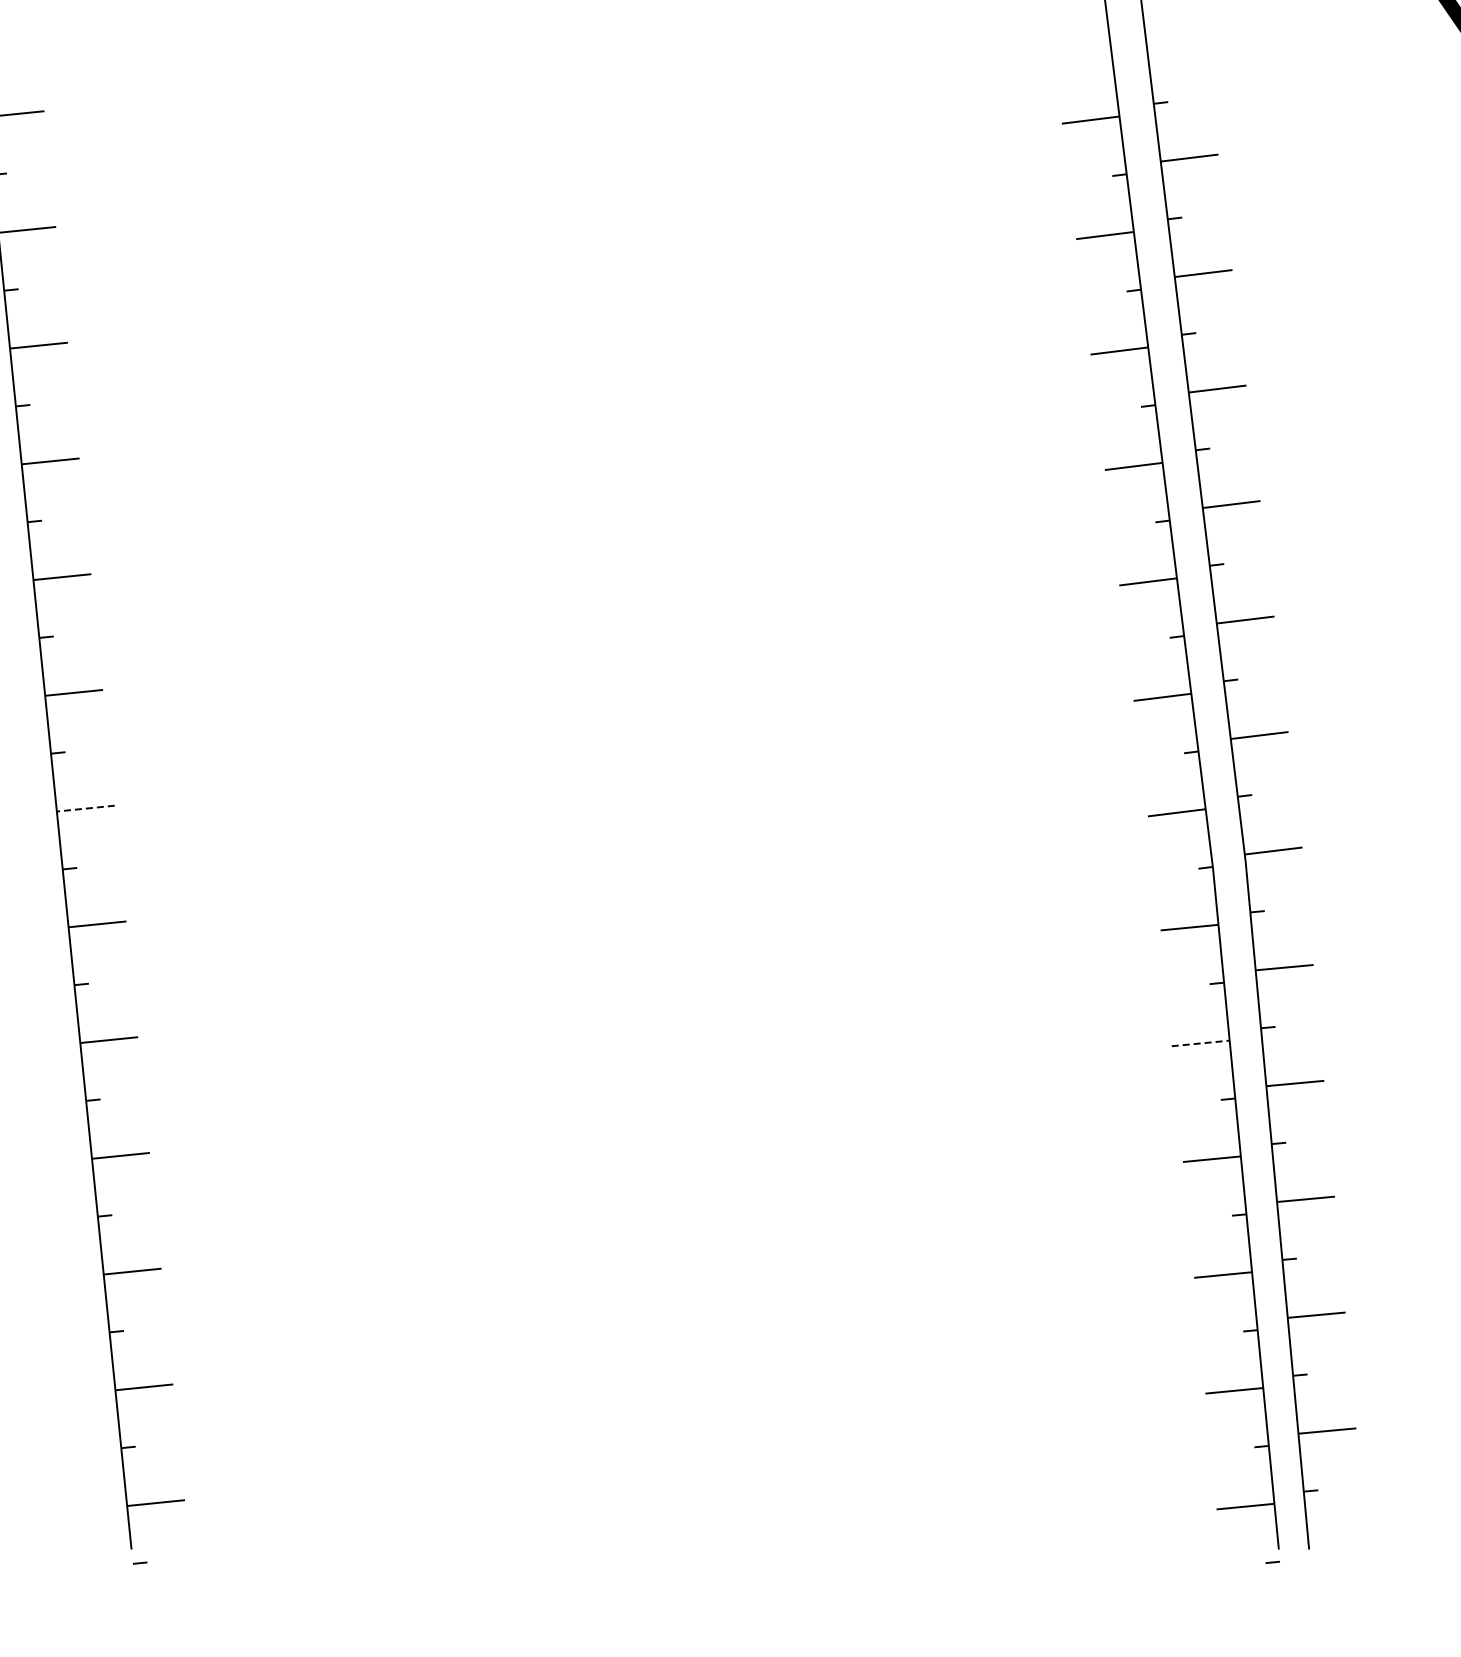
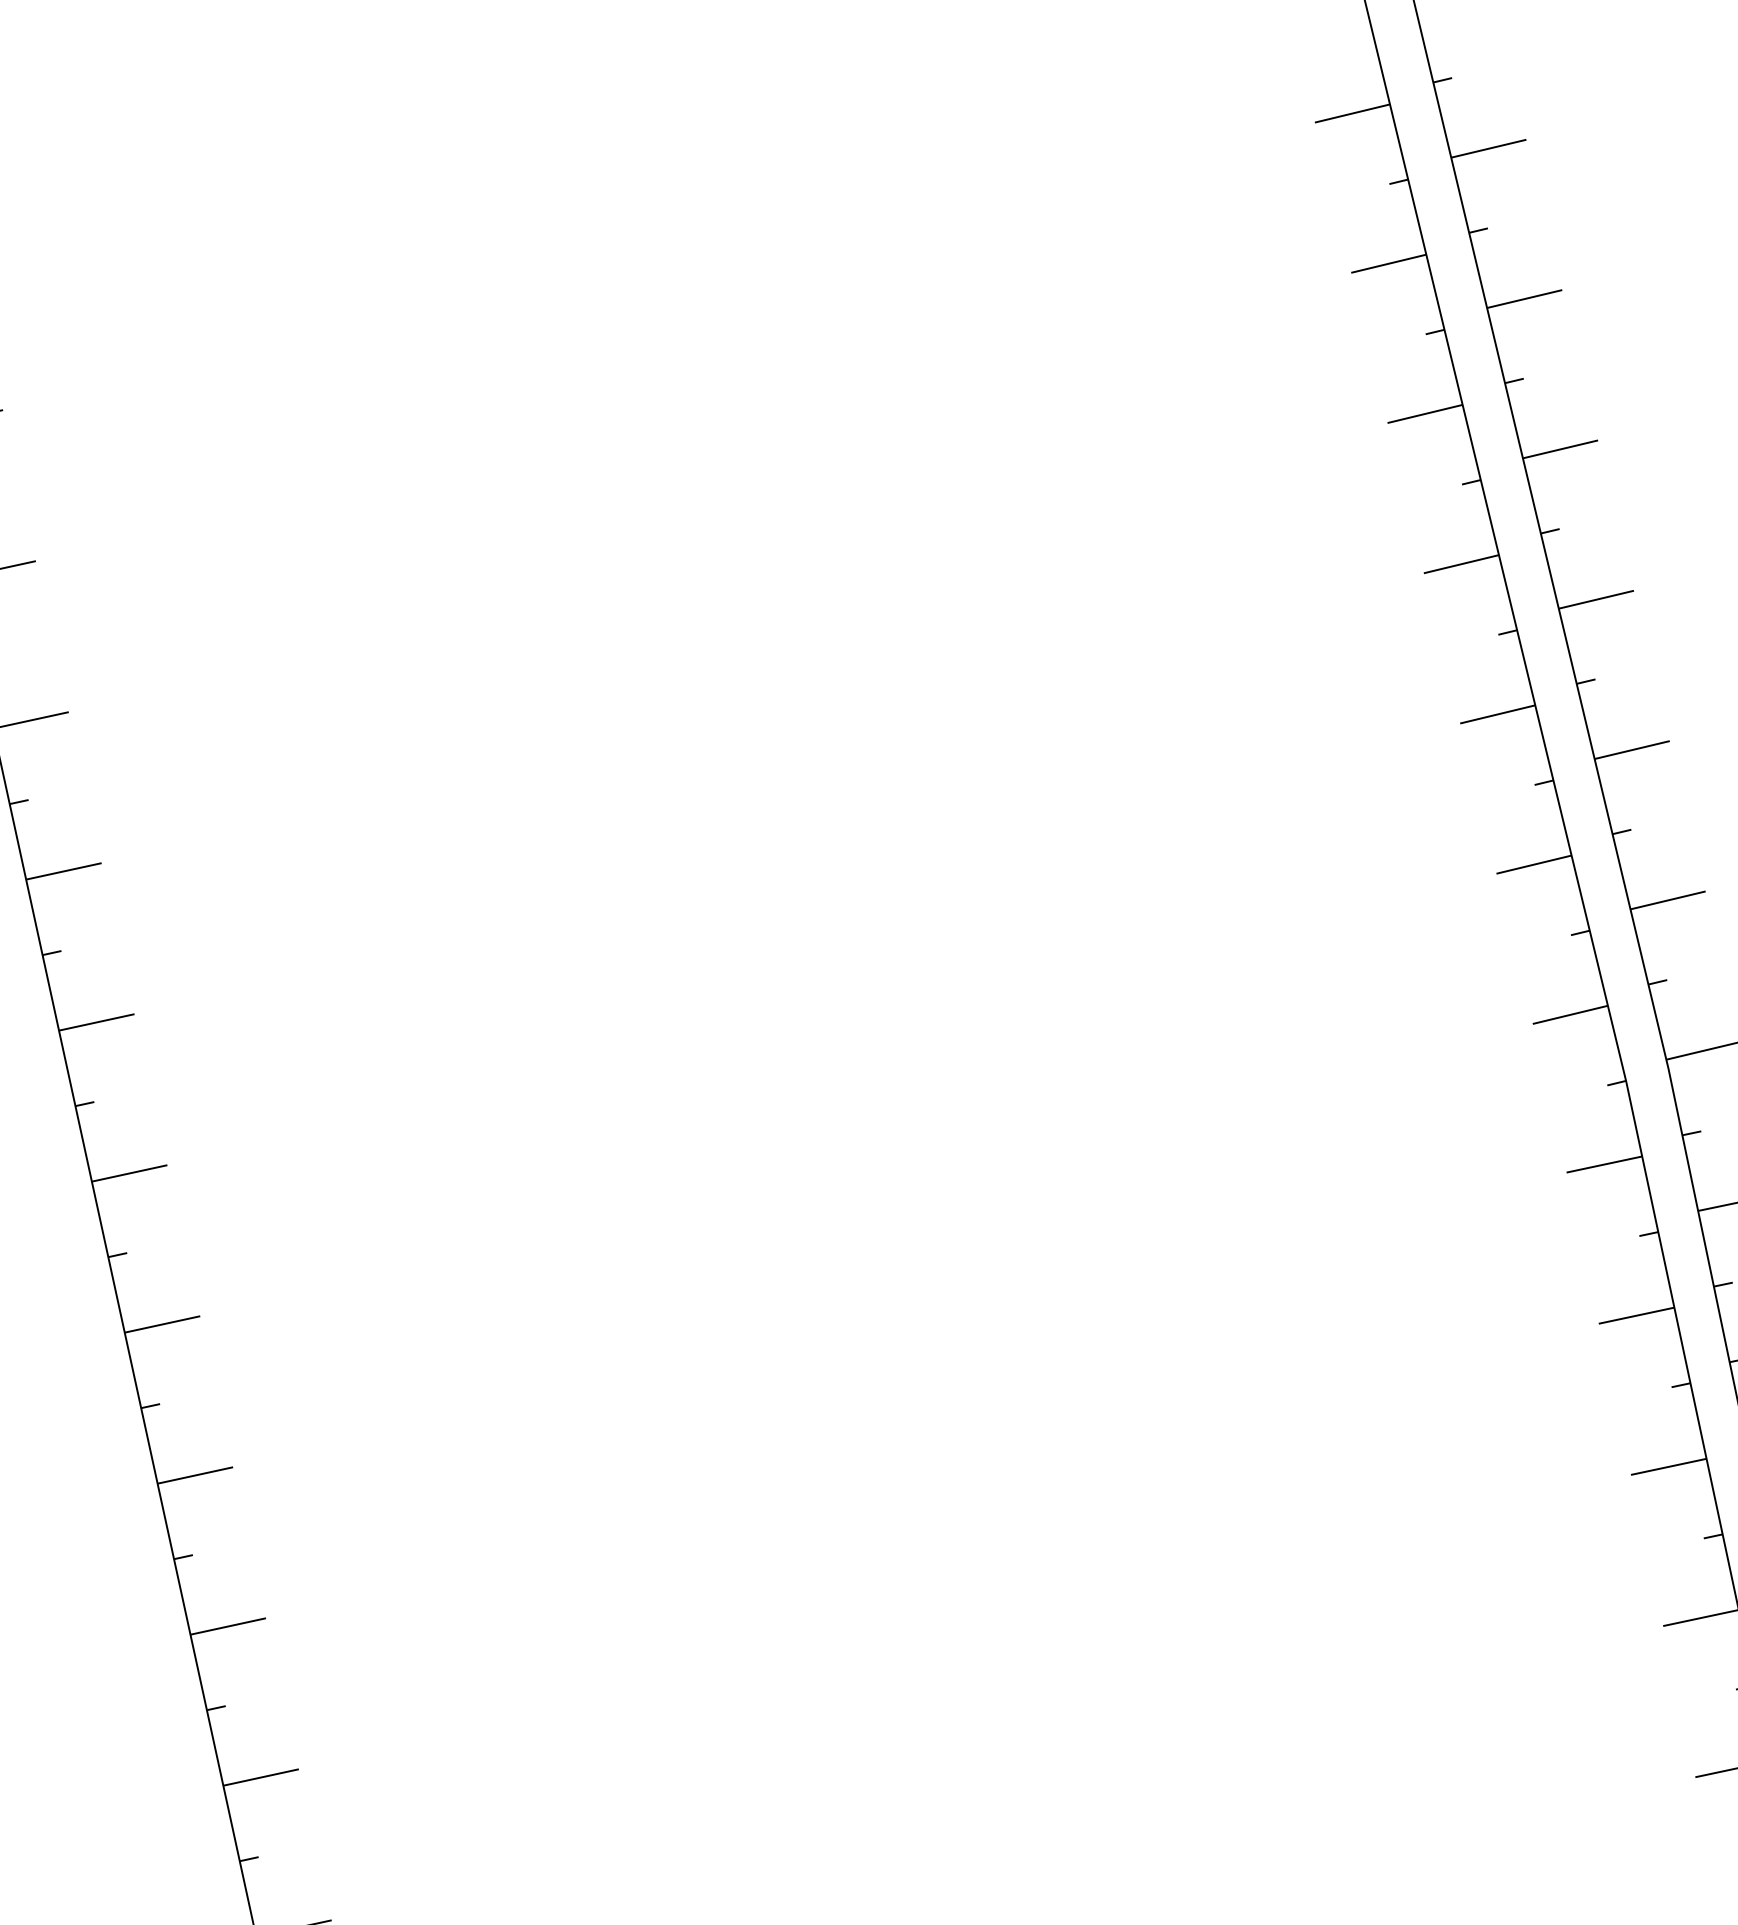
line: (85, 808) -> (129, 1173), dashed -> solid
line: (1201, 1043) -> (1637, 1315), dashed -> solid

